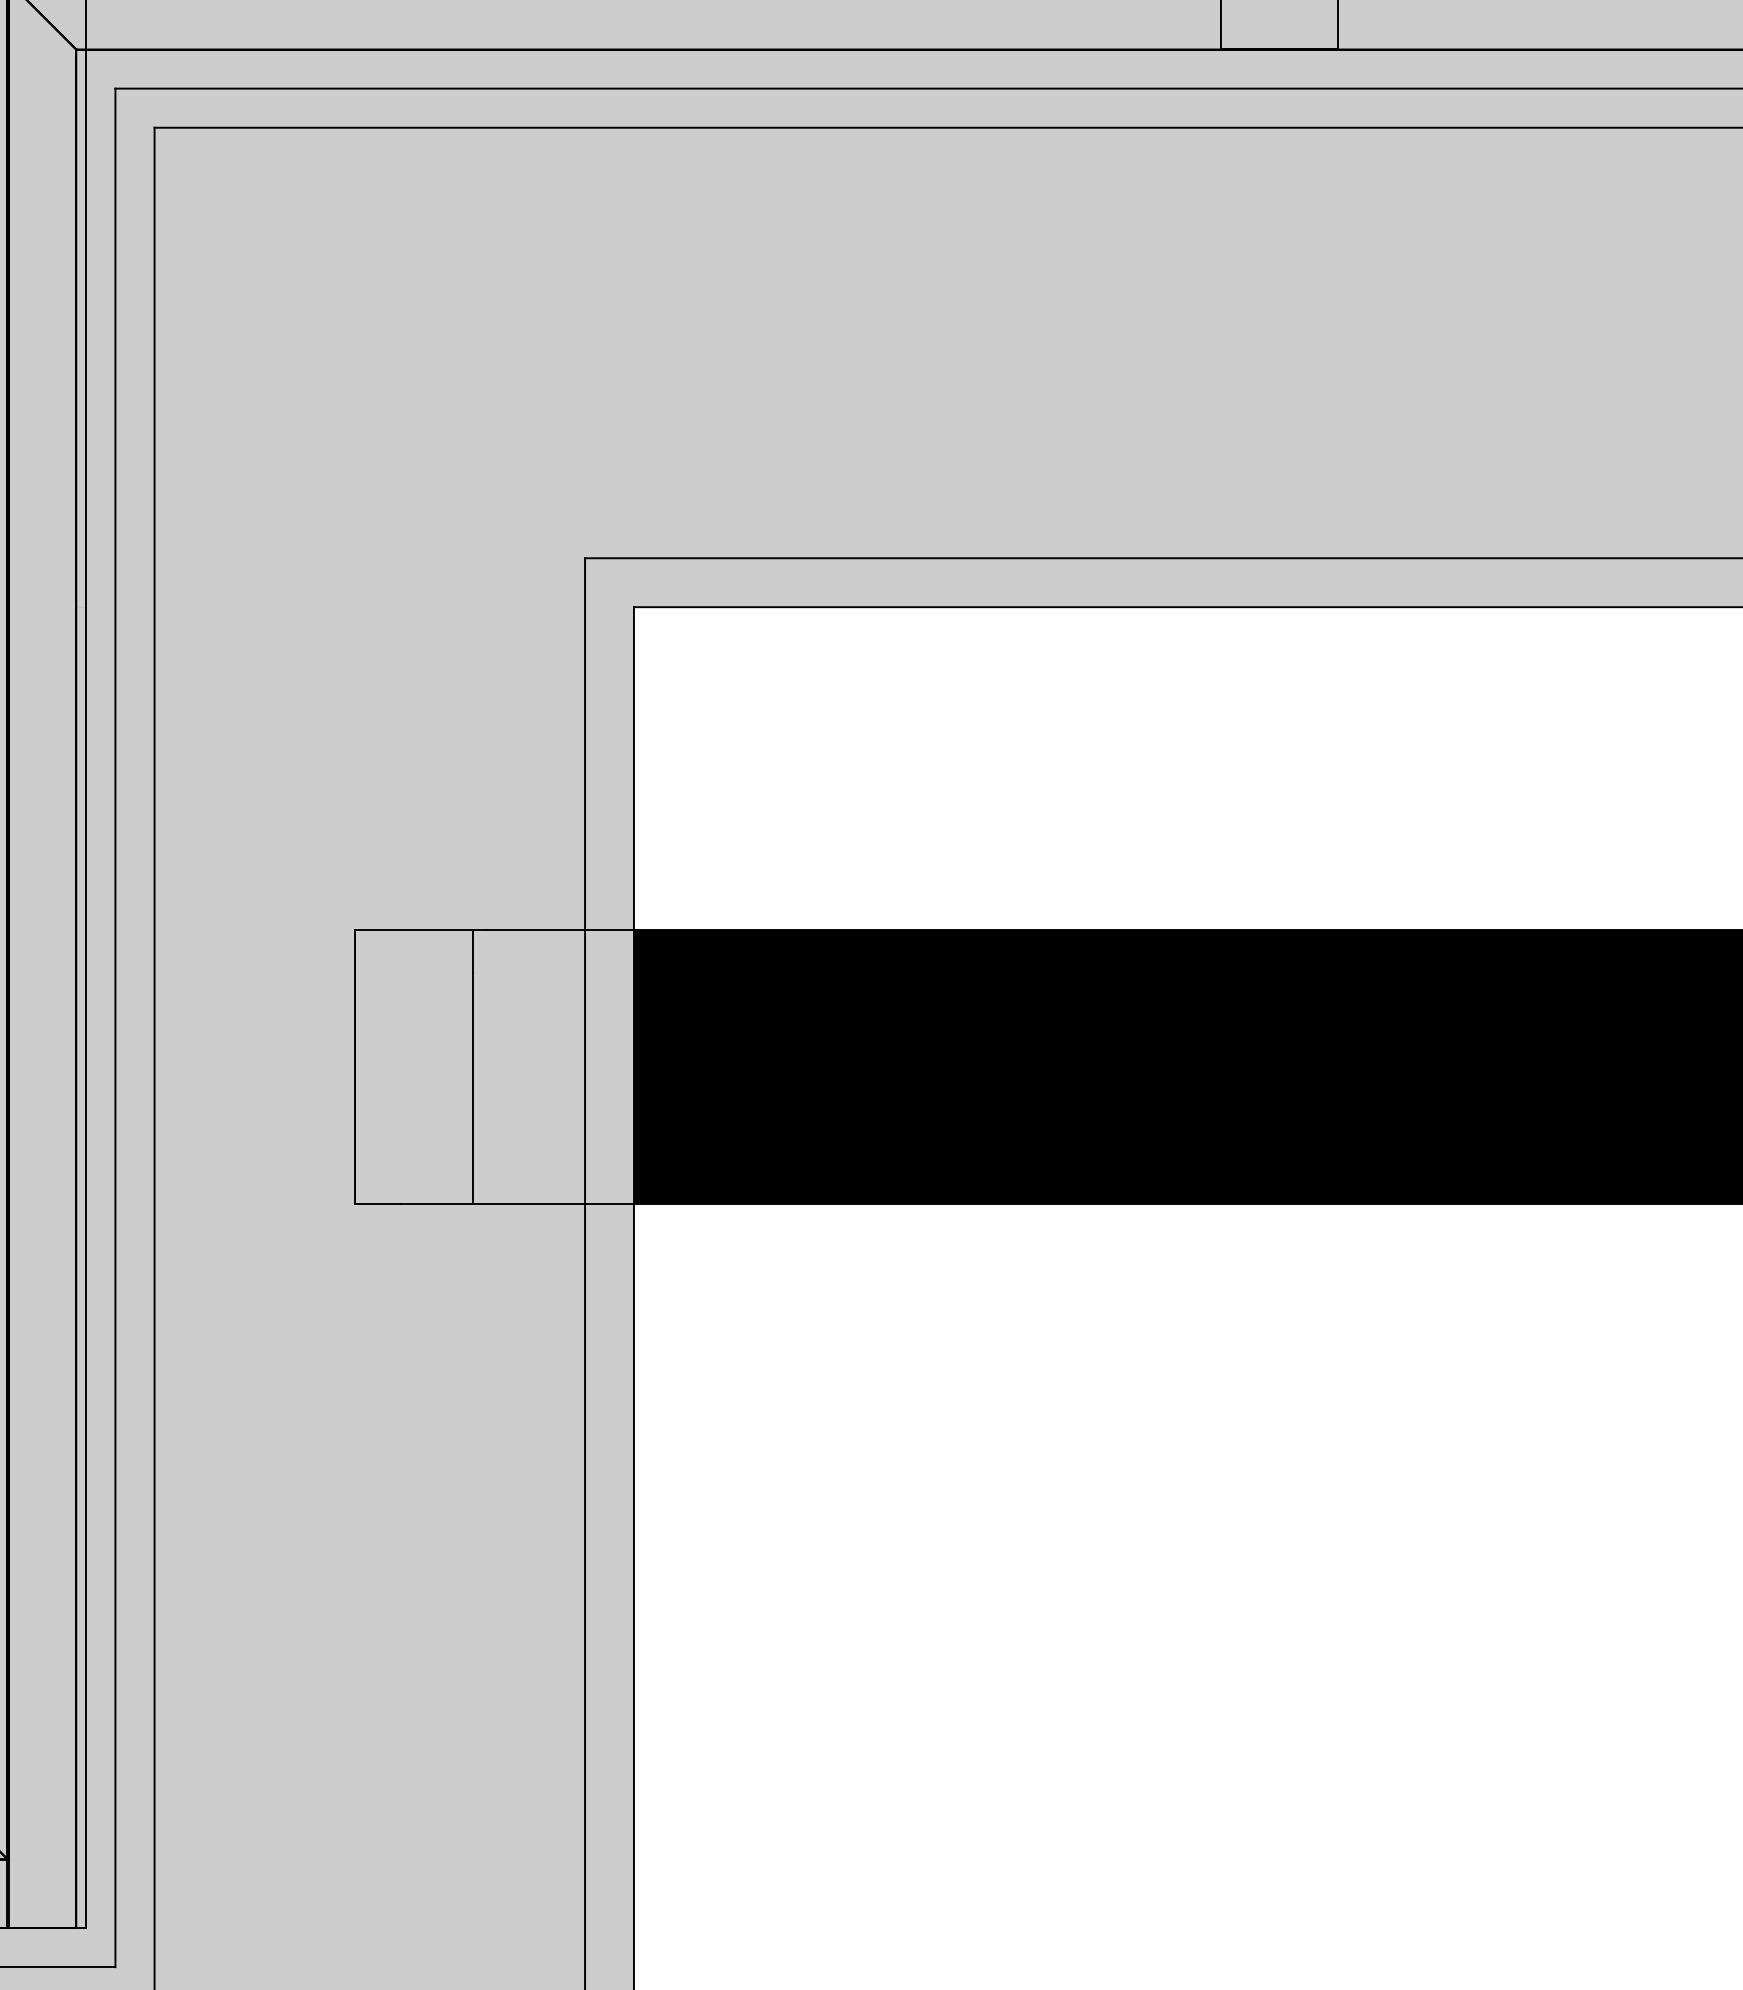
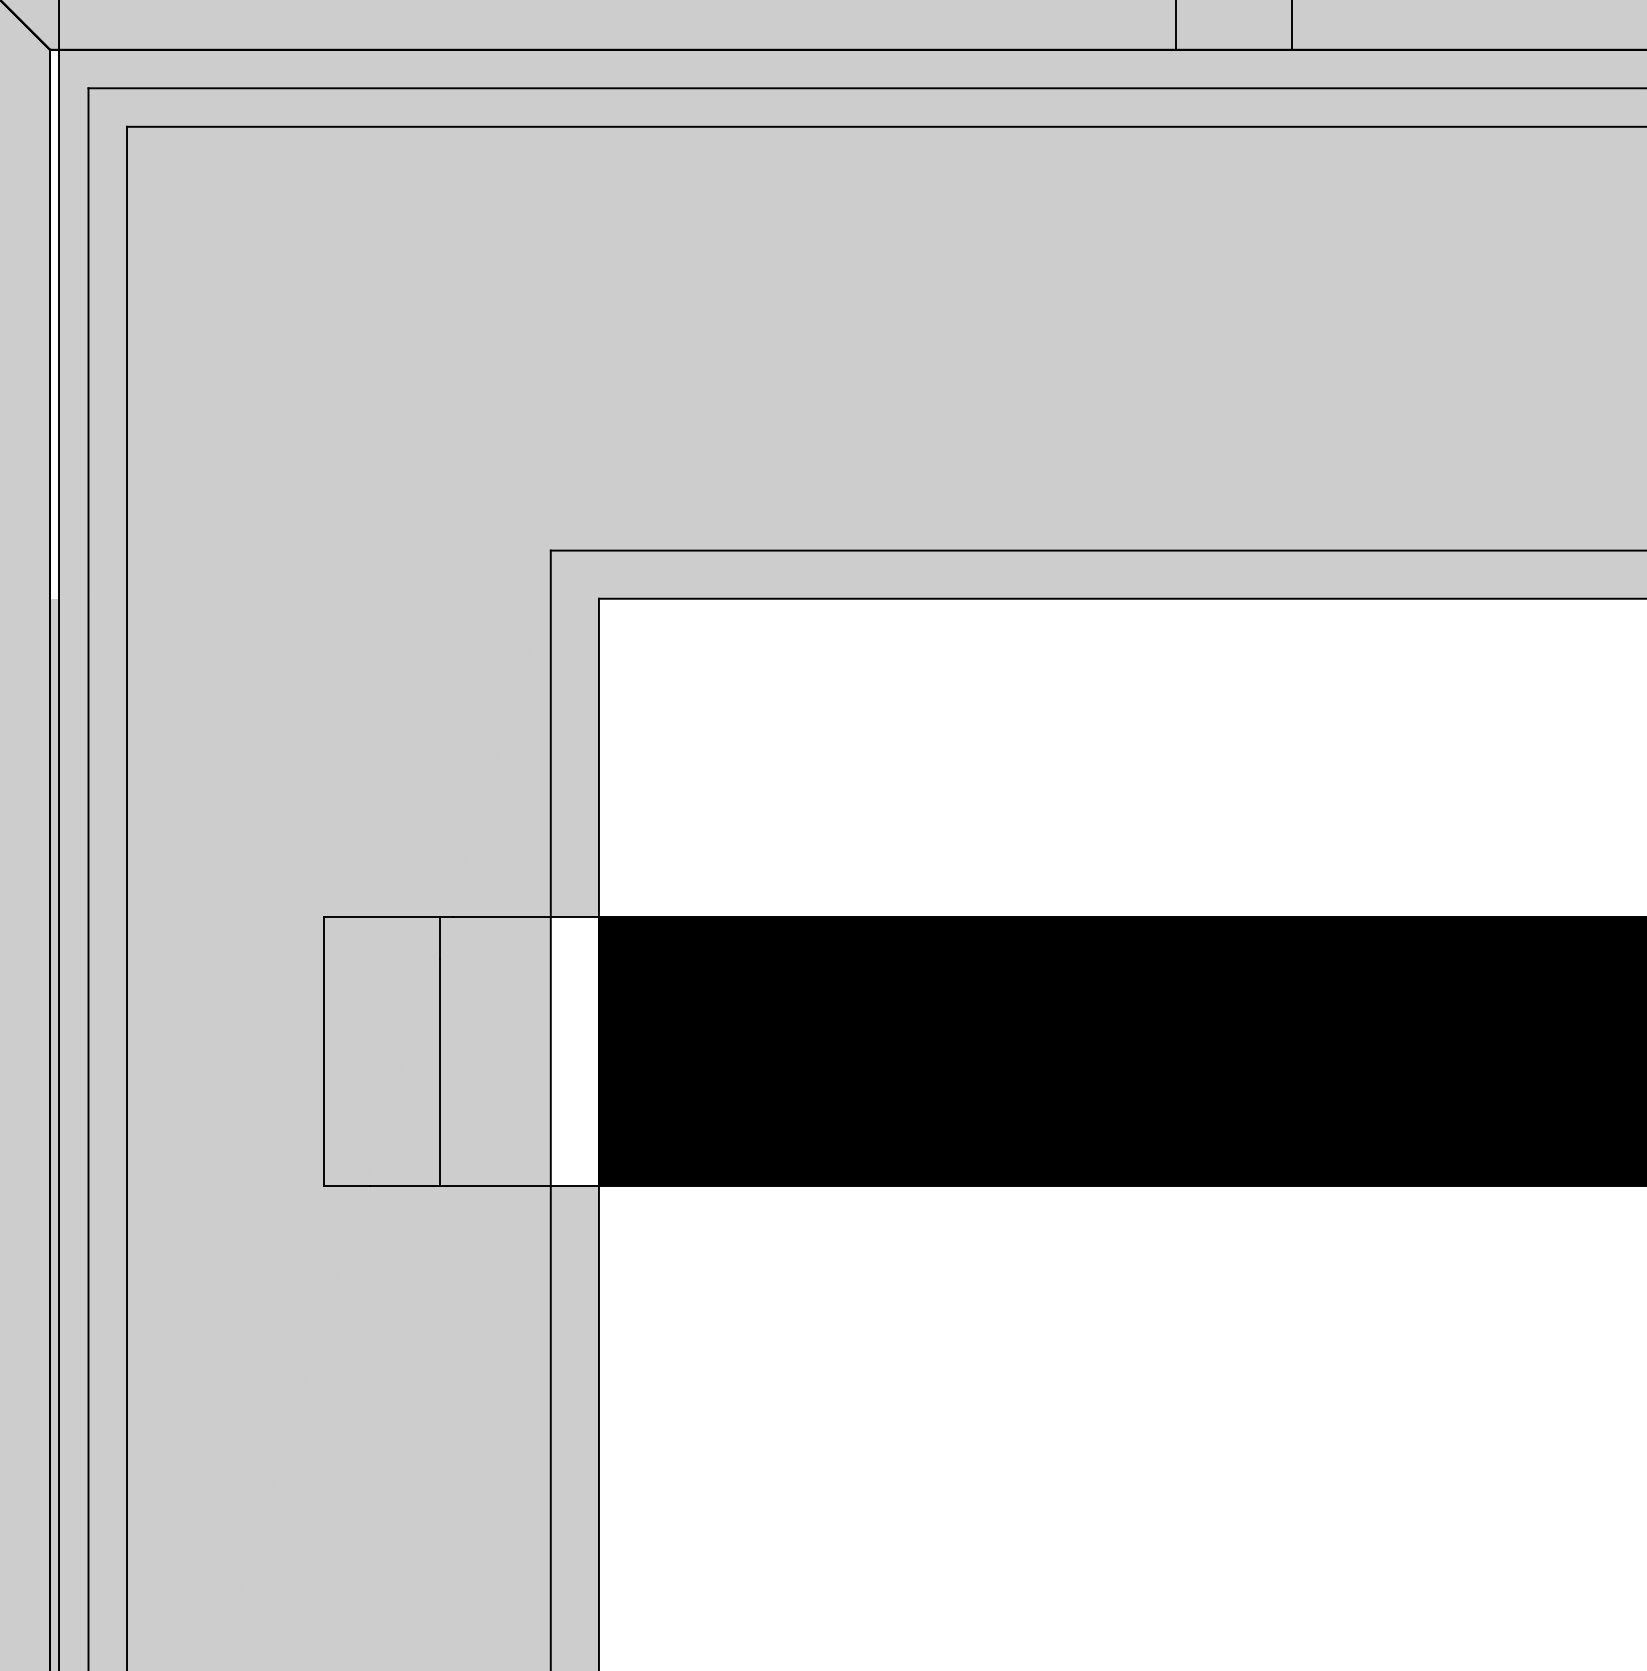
fill: (80, 328) -> (54, 324), removed
fill: (609, 1067) -> (574, 1051), removed

